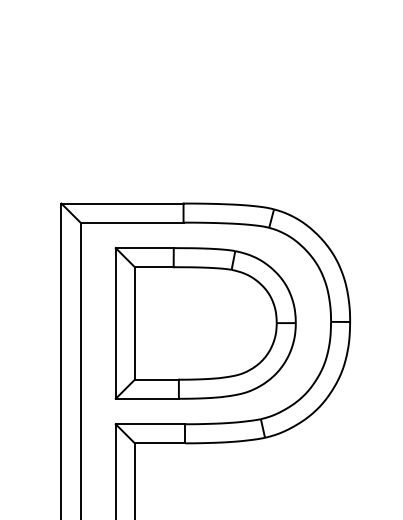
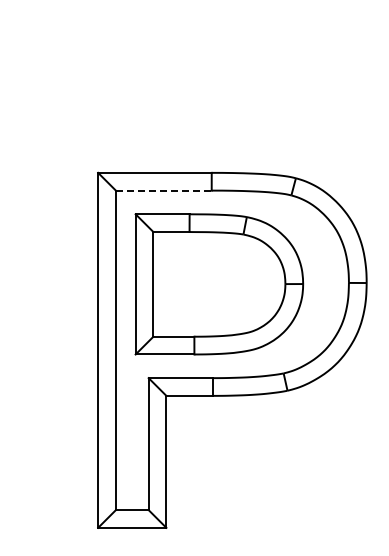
line: (131, 222) -> (163, 190), solid -> dashed
part: (205, 323) -> (219, 284), moved

